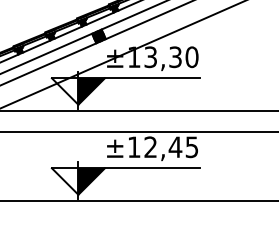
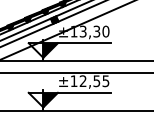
text: (174, 147) -> (96, 81), ±12,45 -> ±12,55

